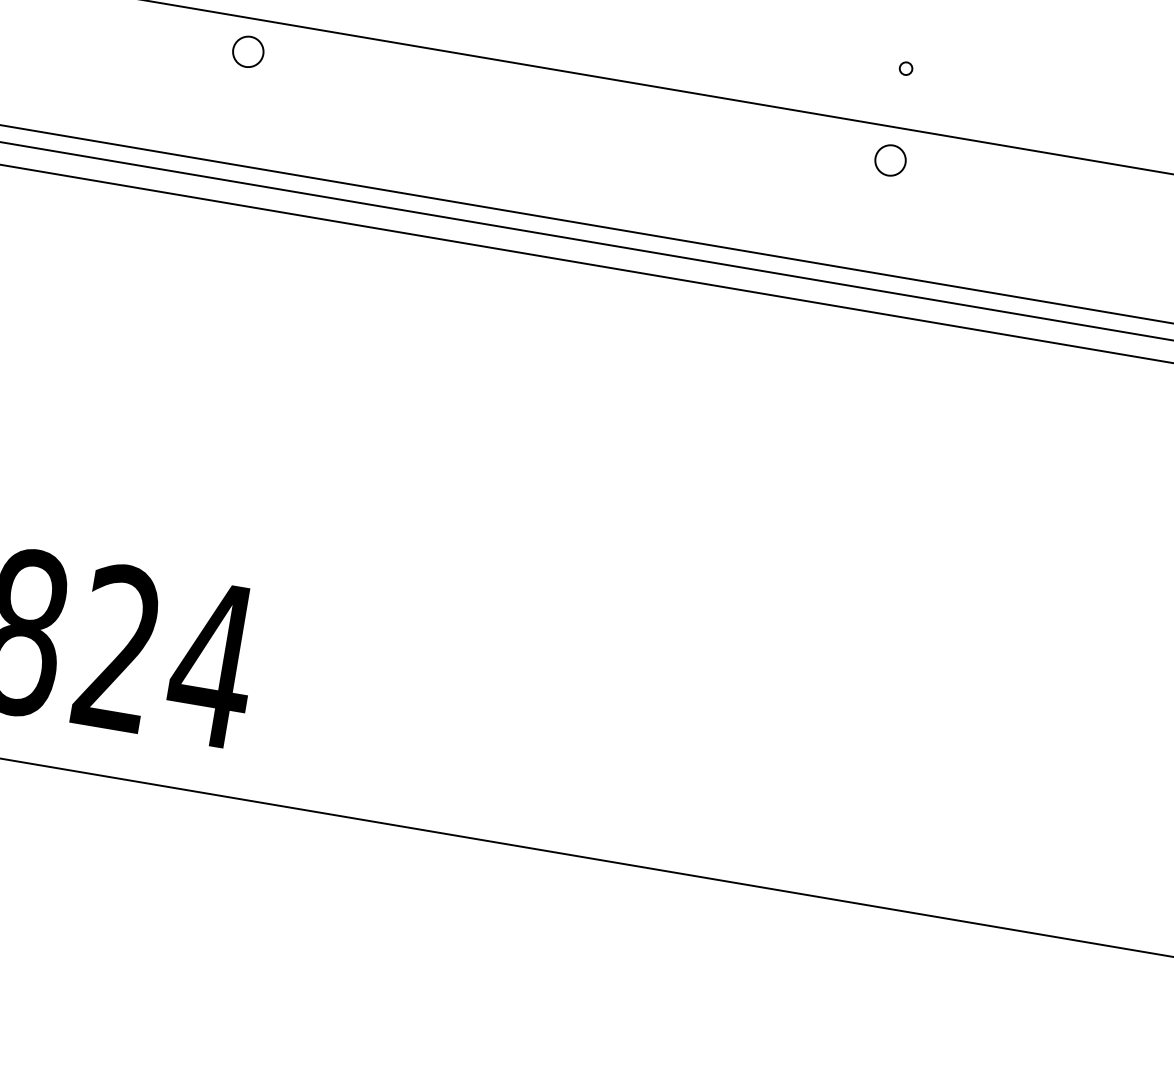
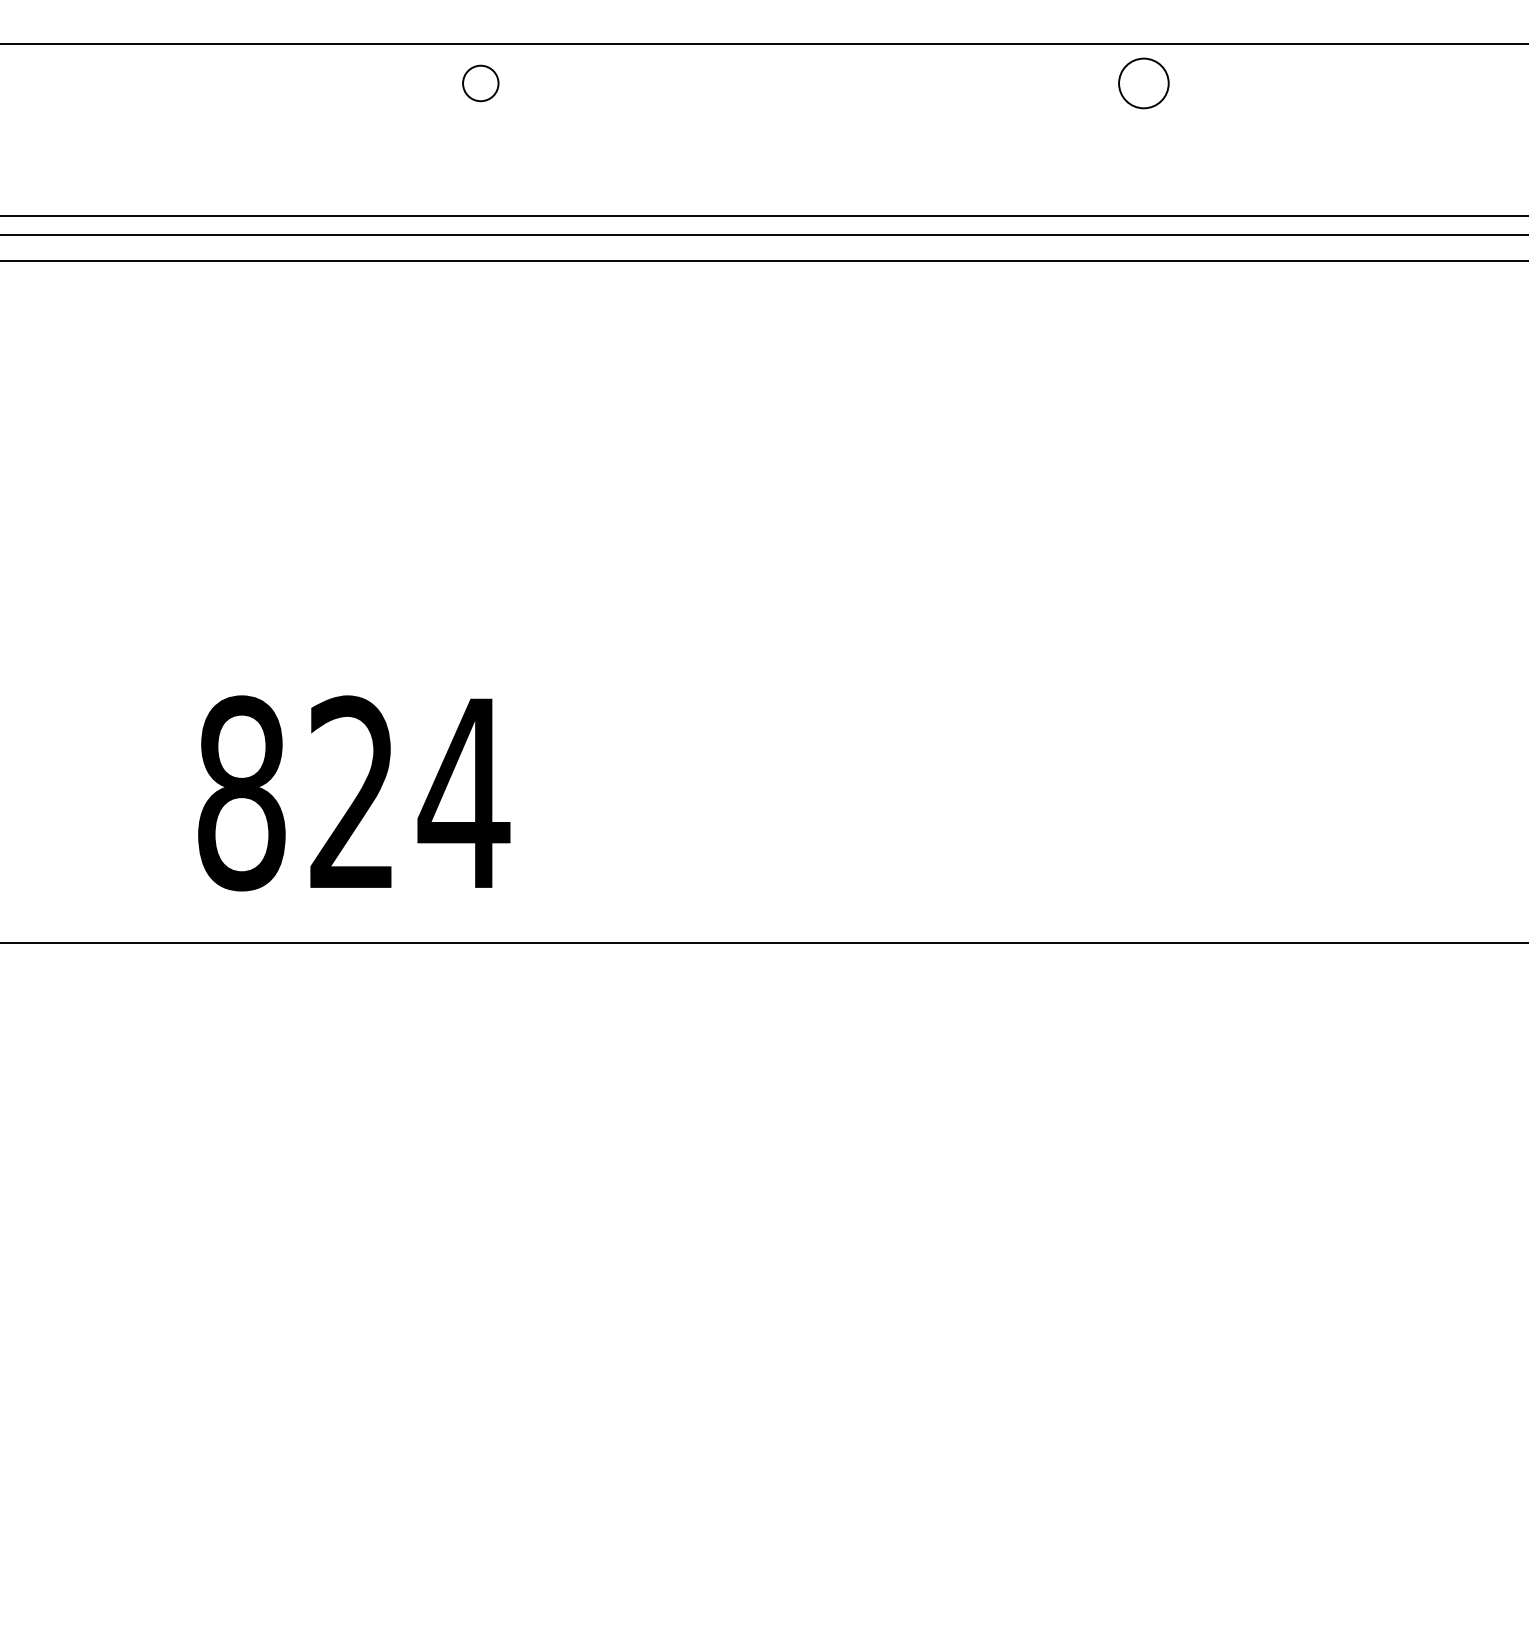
circle: (248, 51) -> (480, 83), moved
circle: (890, 160) -> (1143, 83), size x1.4

